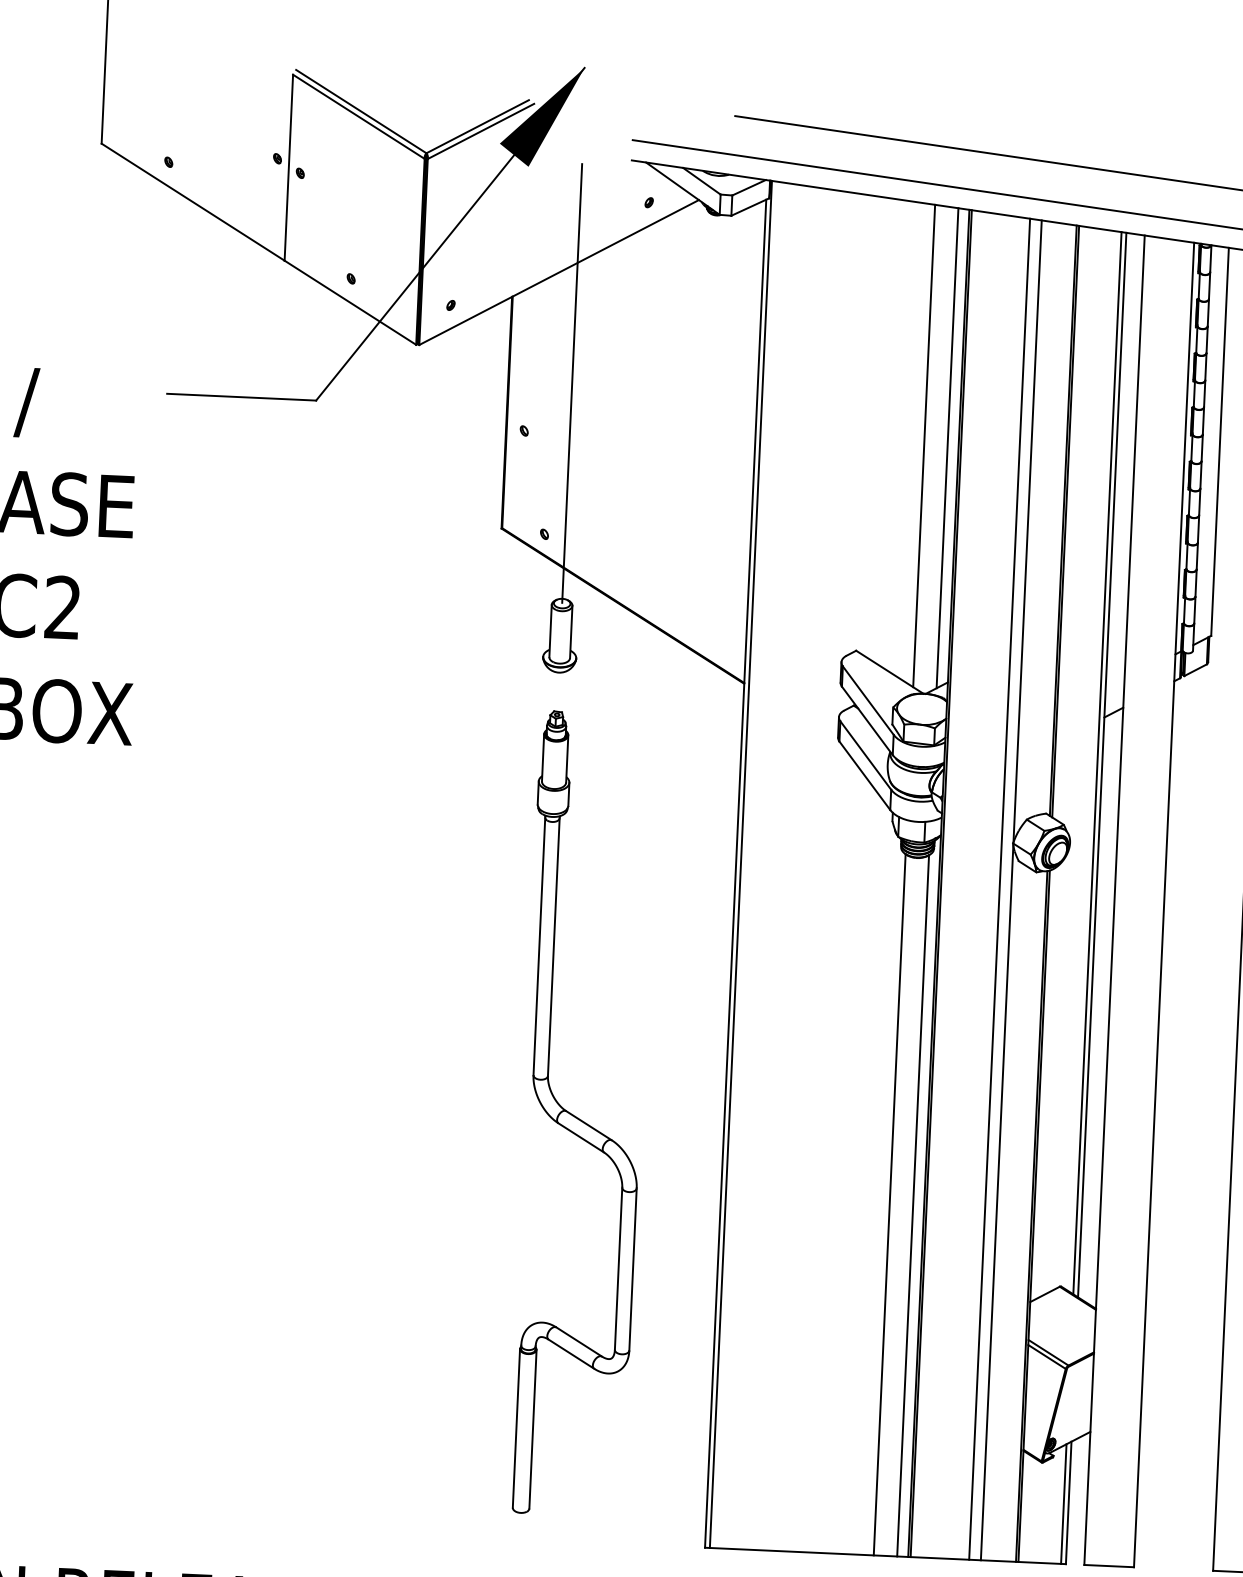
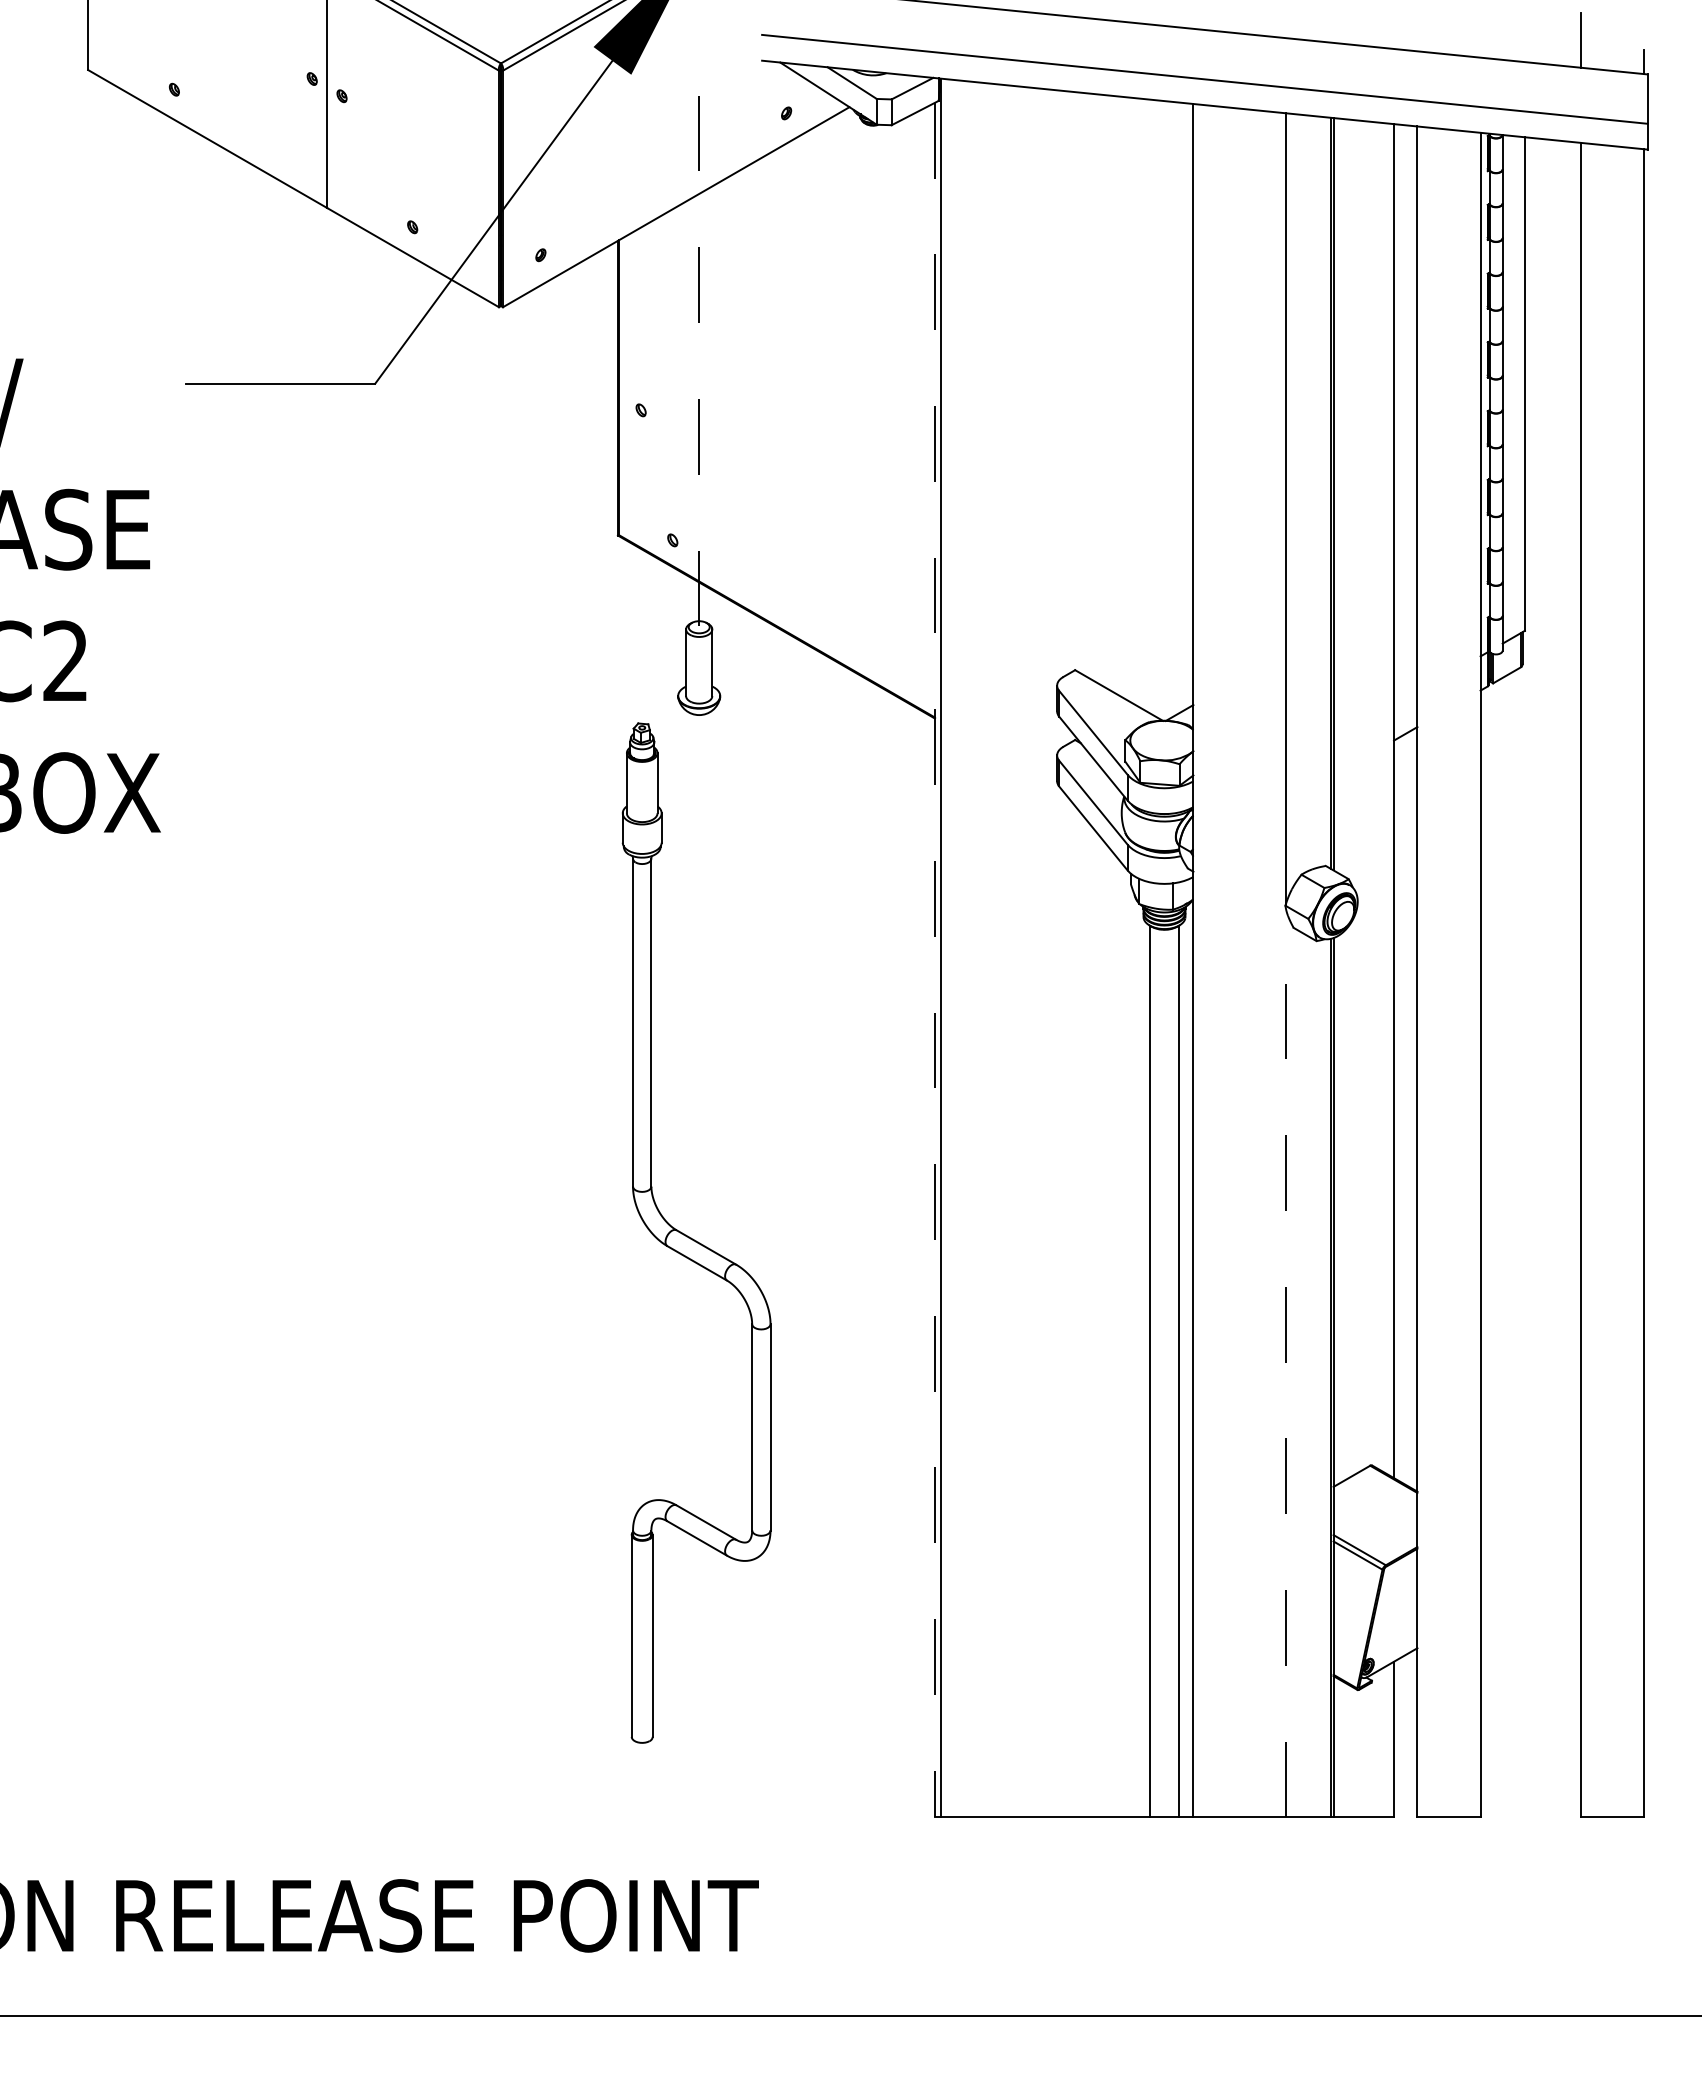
line: (572, 382) -> (699, 346), solid -> dashed
line: (924, 446) -> (1149, 406), removed
line: (947, 447) -> (1179, 407), removed
line: (1097, 762) -> (1387, 798), removed
line: (735, 873) -> (934, 960), solid -> dashed
line: (941, 883) -> (1196, 960), removed
line: (999, 889) -> (1270, 964), removed
part: (579, 1118) -> (693, 1238), moved
line: (996, 1202) -> (1285, 1362), solid -> dashed
line: (1063, 1504) -> (1387, 1741), removed

